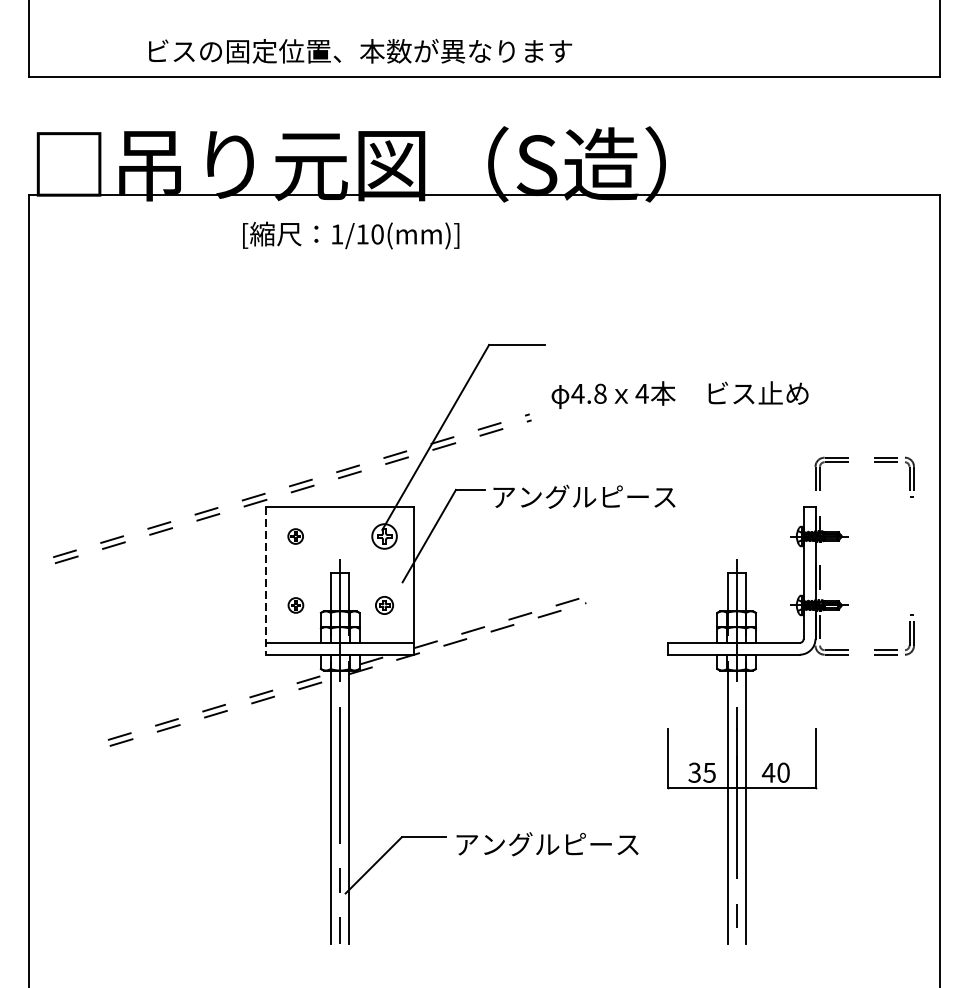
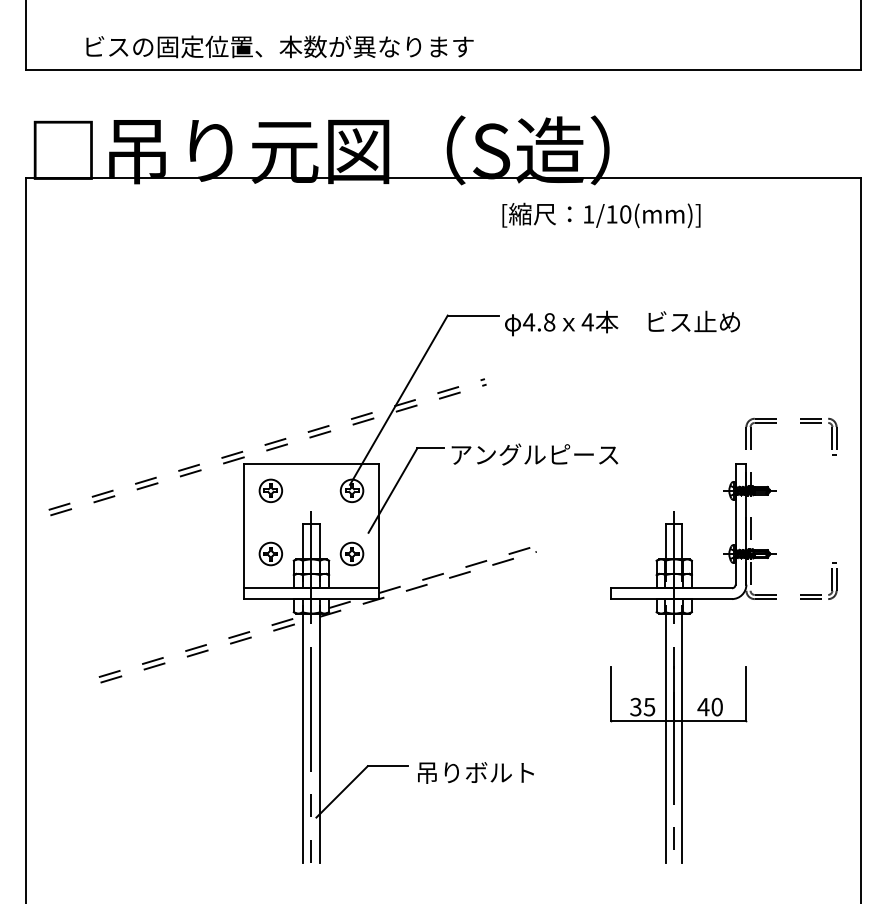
text: (359, 50) -> (279, 46), moved
text: (351, 235) -> (601, 215), moved
text: (680, 395) -> (622, 323), moved
part: (295, 536) -> (270, 490), size x1.67
line: (265, 580) -> (243, 531), dashed -> solid
part: (295, 604) -> (270, 553), size x1.67
part: (383, 604) -> (351, 553), size x1.43
text: (547, 844) -> (501, 772), アングルピース -> 吊りボルト

